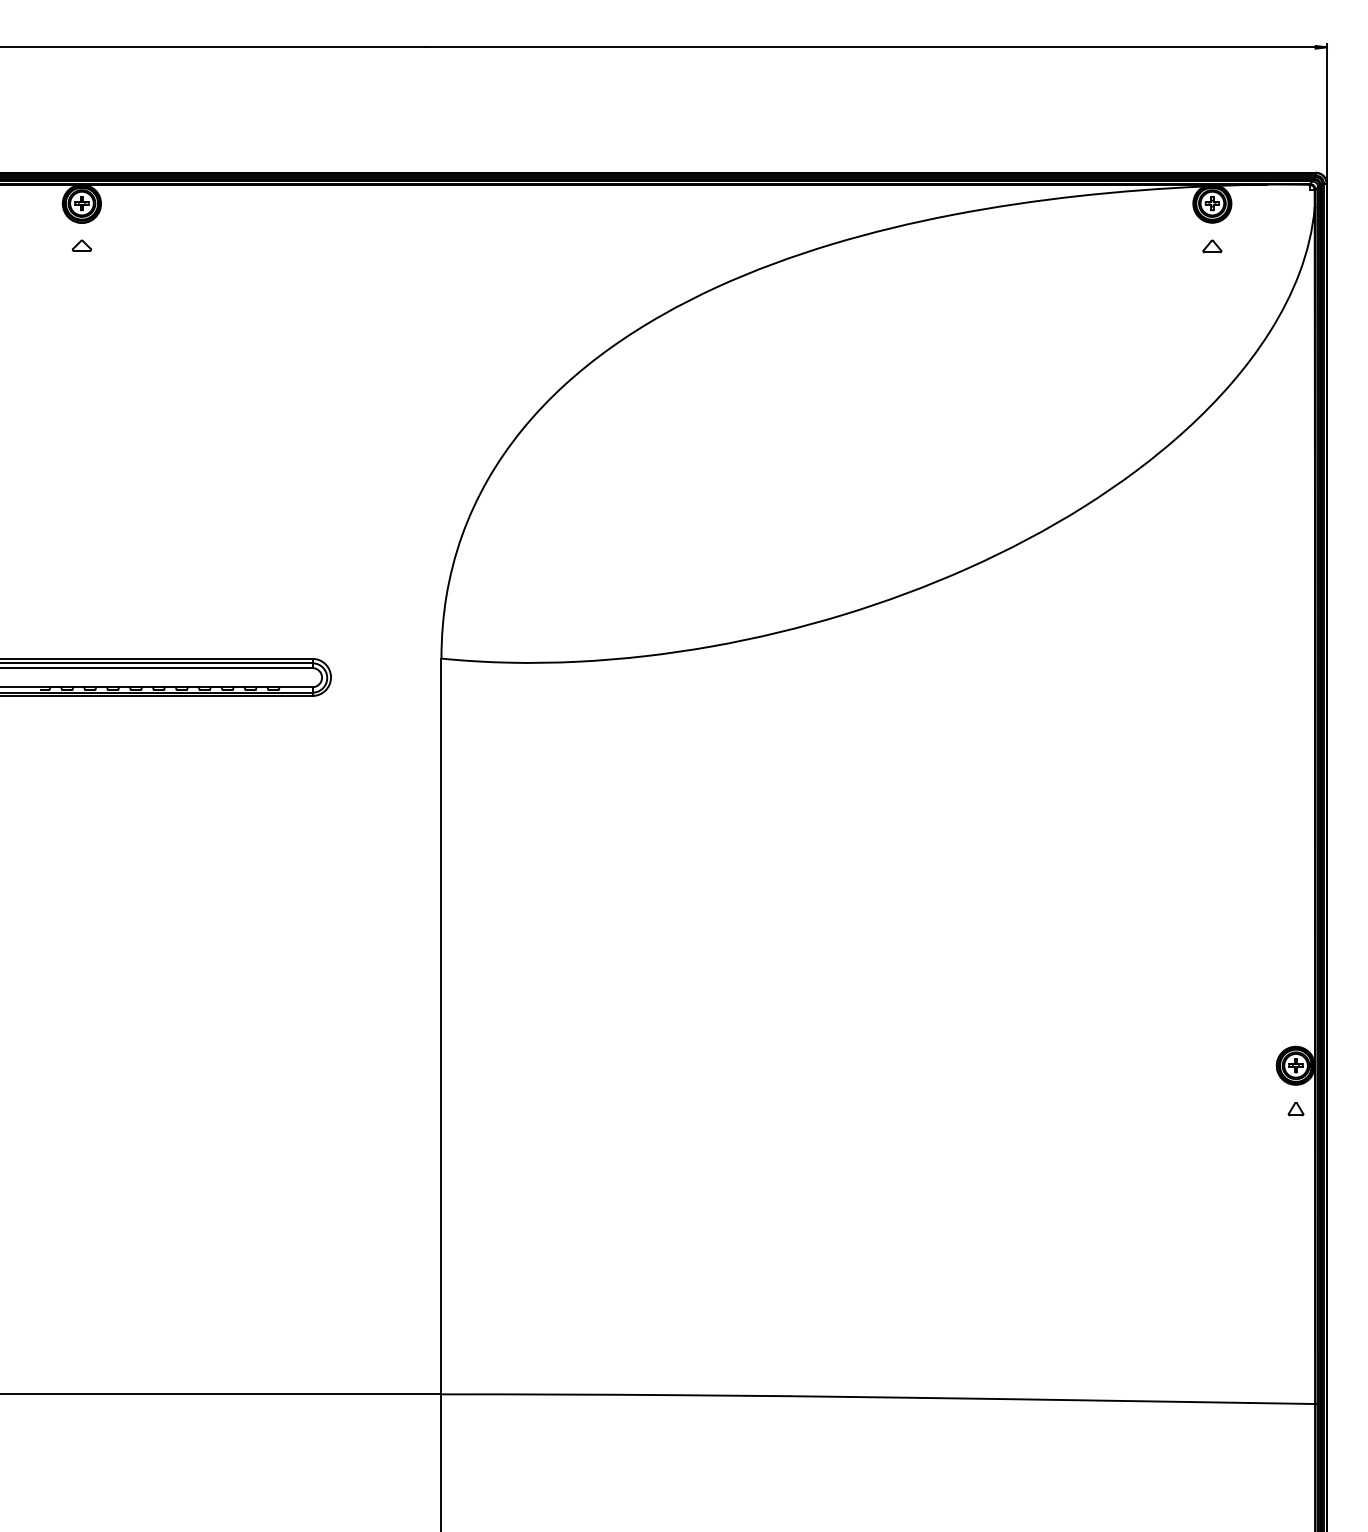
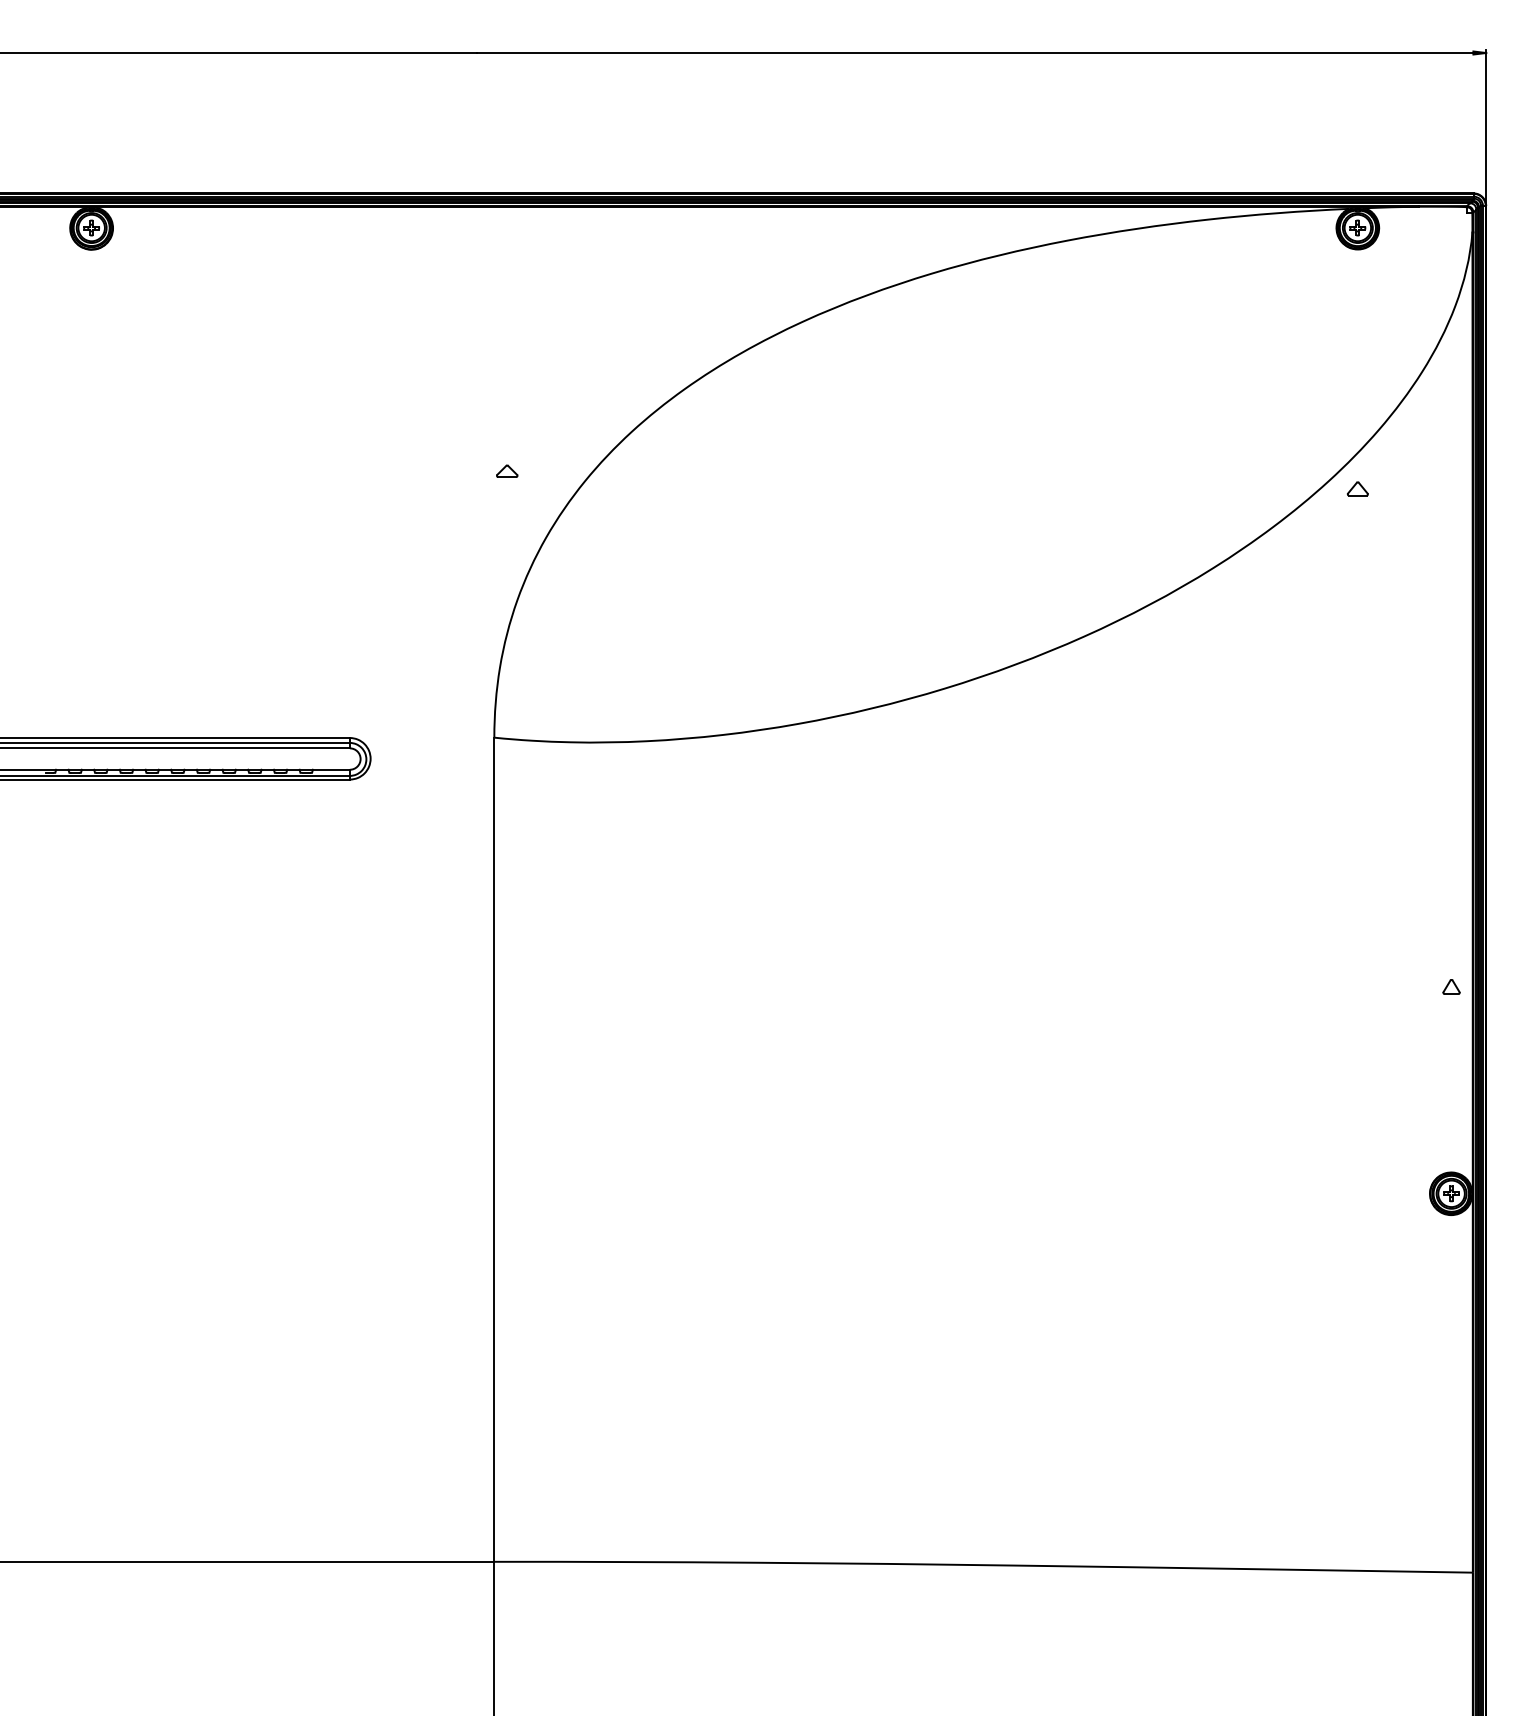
part: (81, 245) -> (506, 471), moved
part: (1212, 246) -> (1357, 488), moved
part: (1295, 1109) -> (1450, 987), moved

